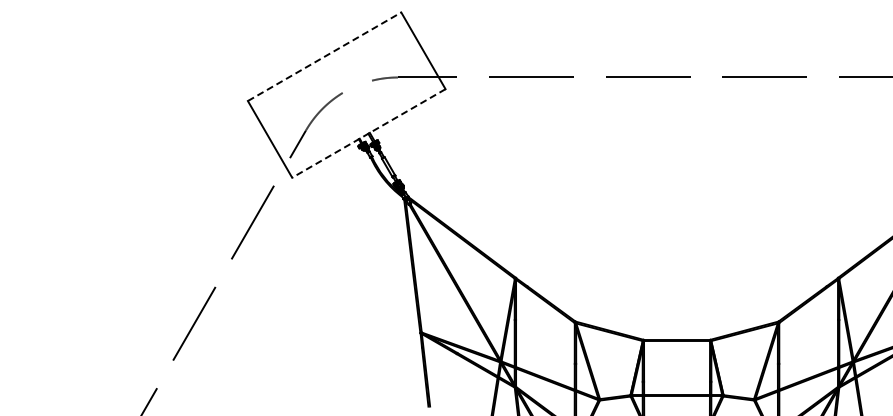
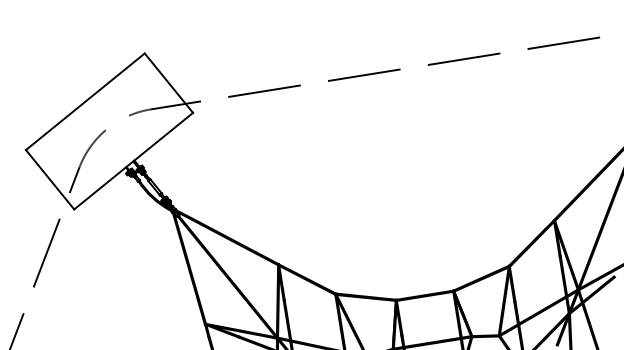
line: (324, 56) -> (85, 101), dashed -> solid
line: (368, 133) -> (133, 161), dashed -> solid

